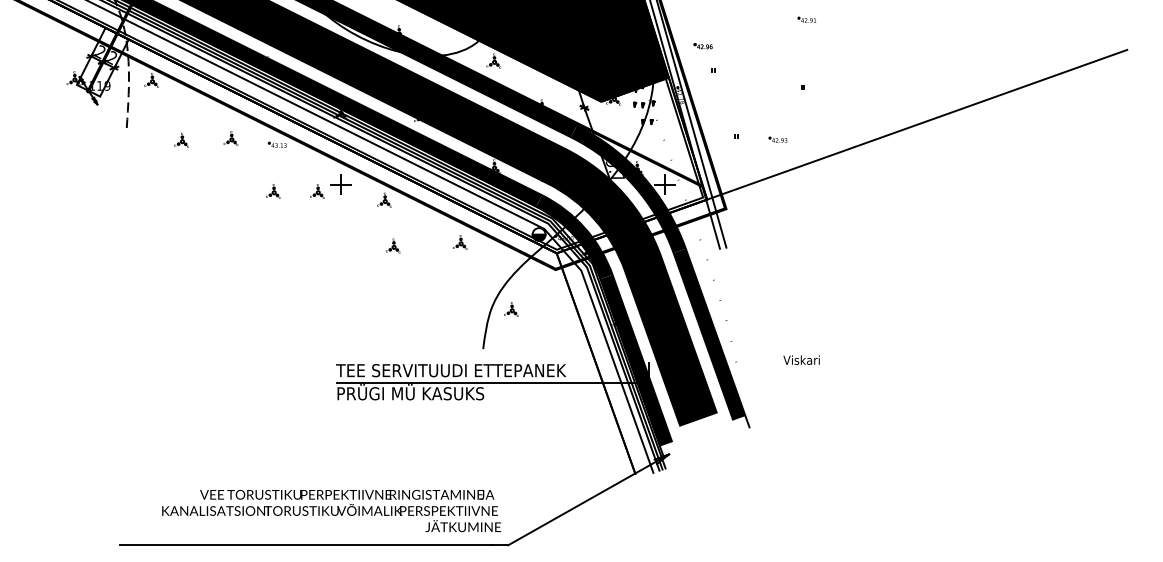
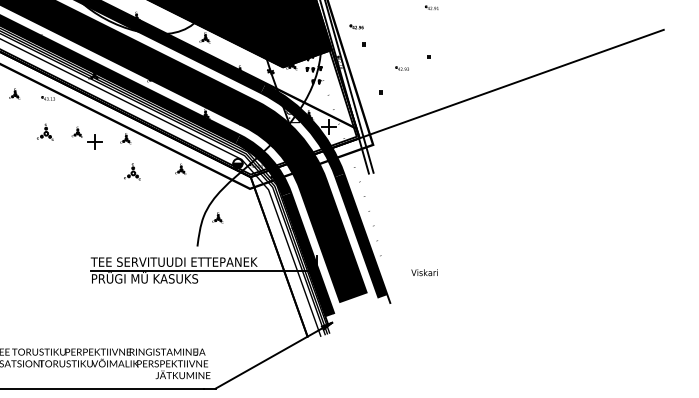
part: (777, 139) -> (401, 68), moved
part: (340, 184) -> (94, 141), moved
part: (273, 191) -> (45, 132), size x1.6
part: (392, 245) -> (131, 171), size x1.6
text: (801, 359) -> (424, 272), moved

